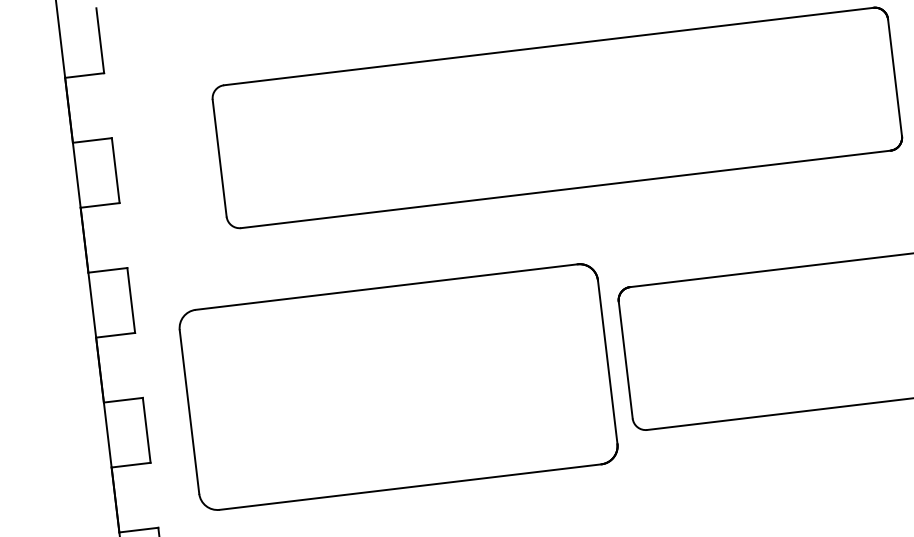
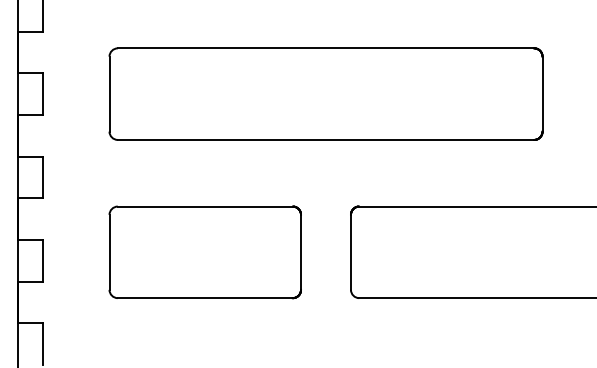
part: (397, 387) -> (204, 252), size x0.71

